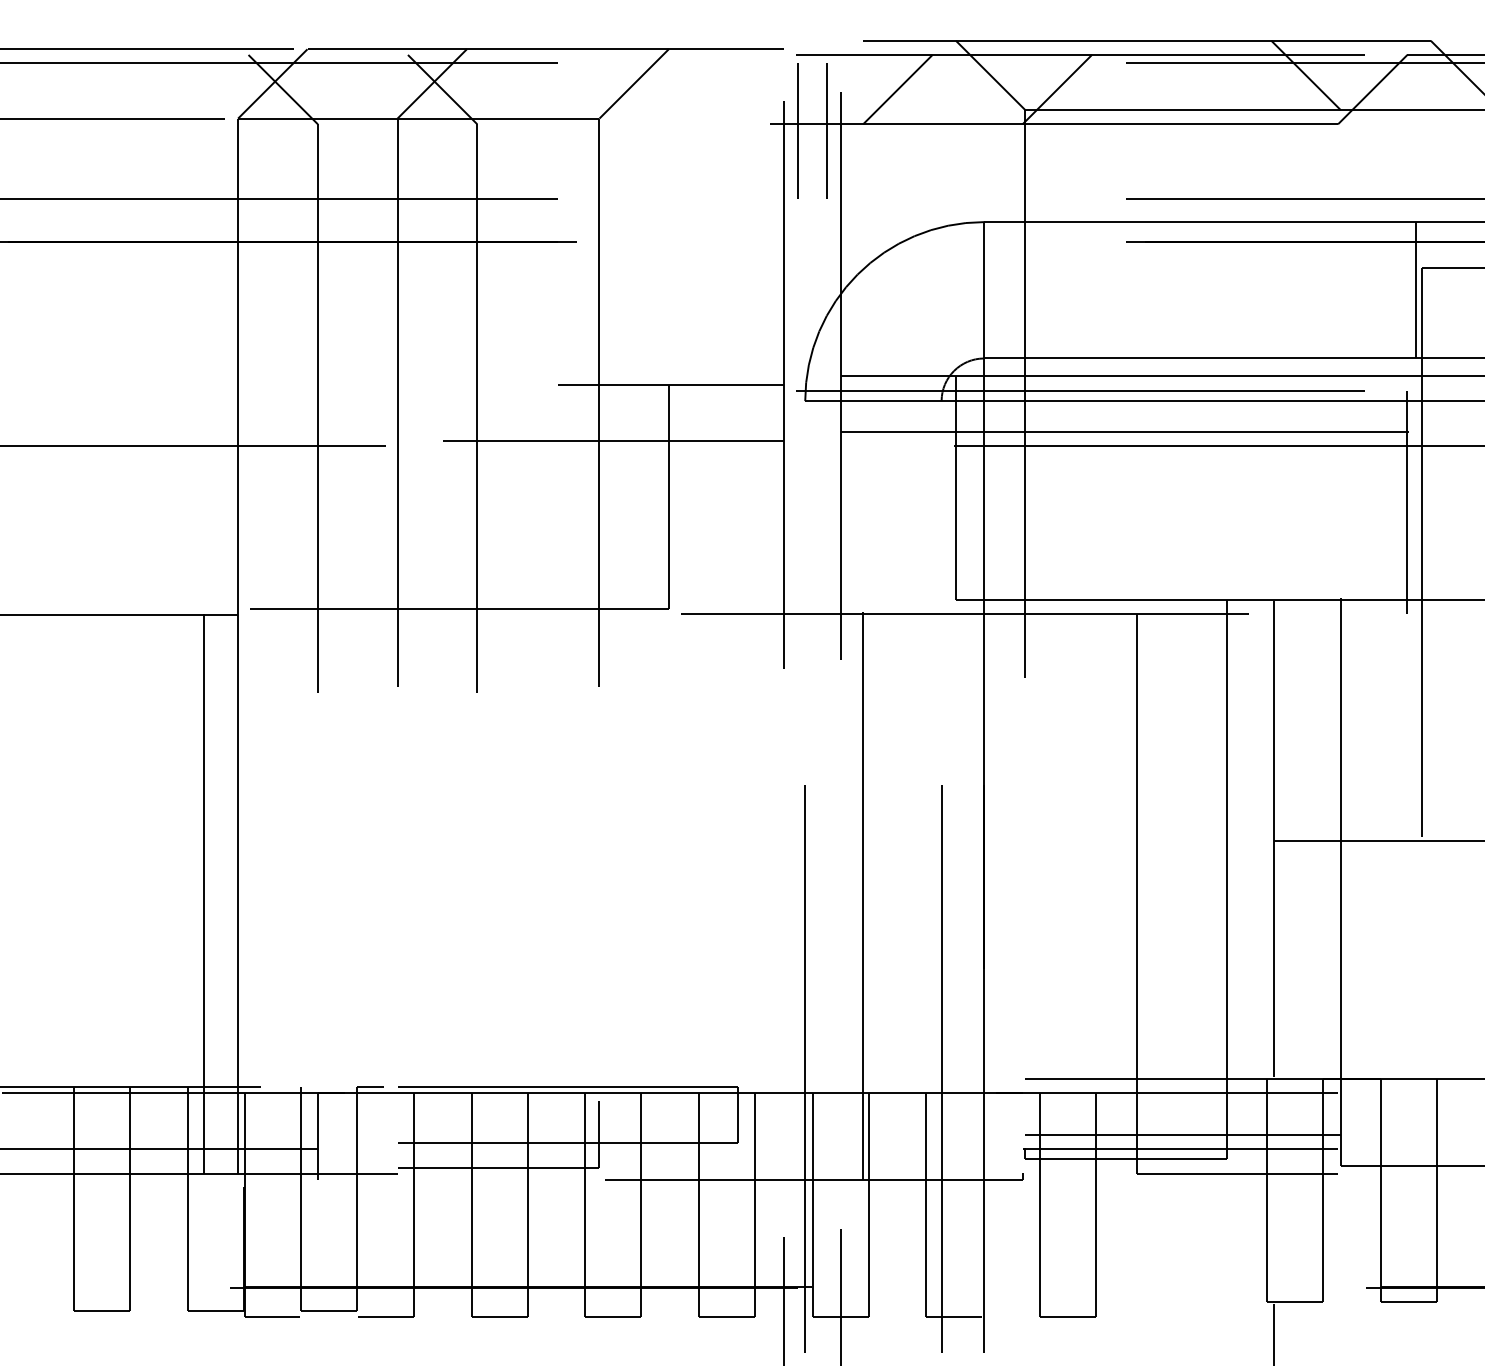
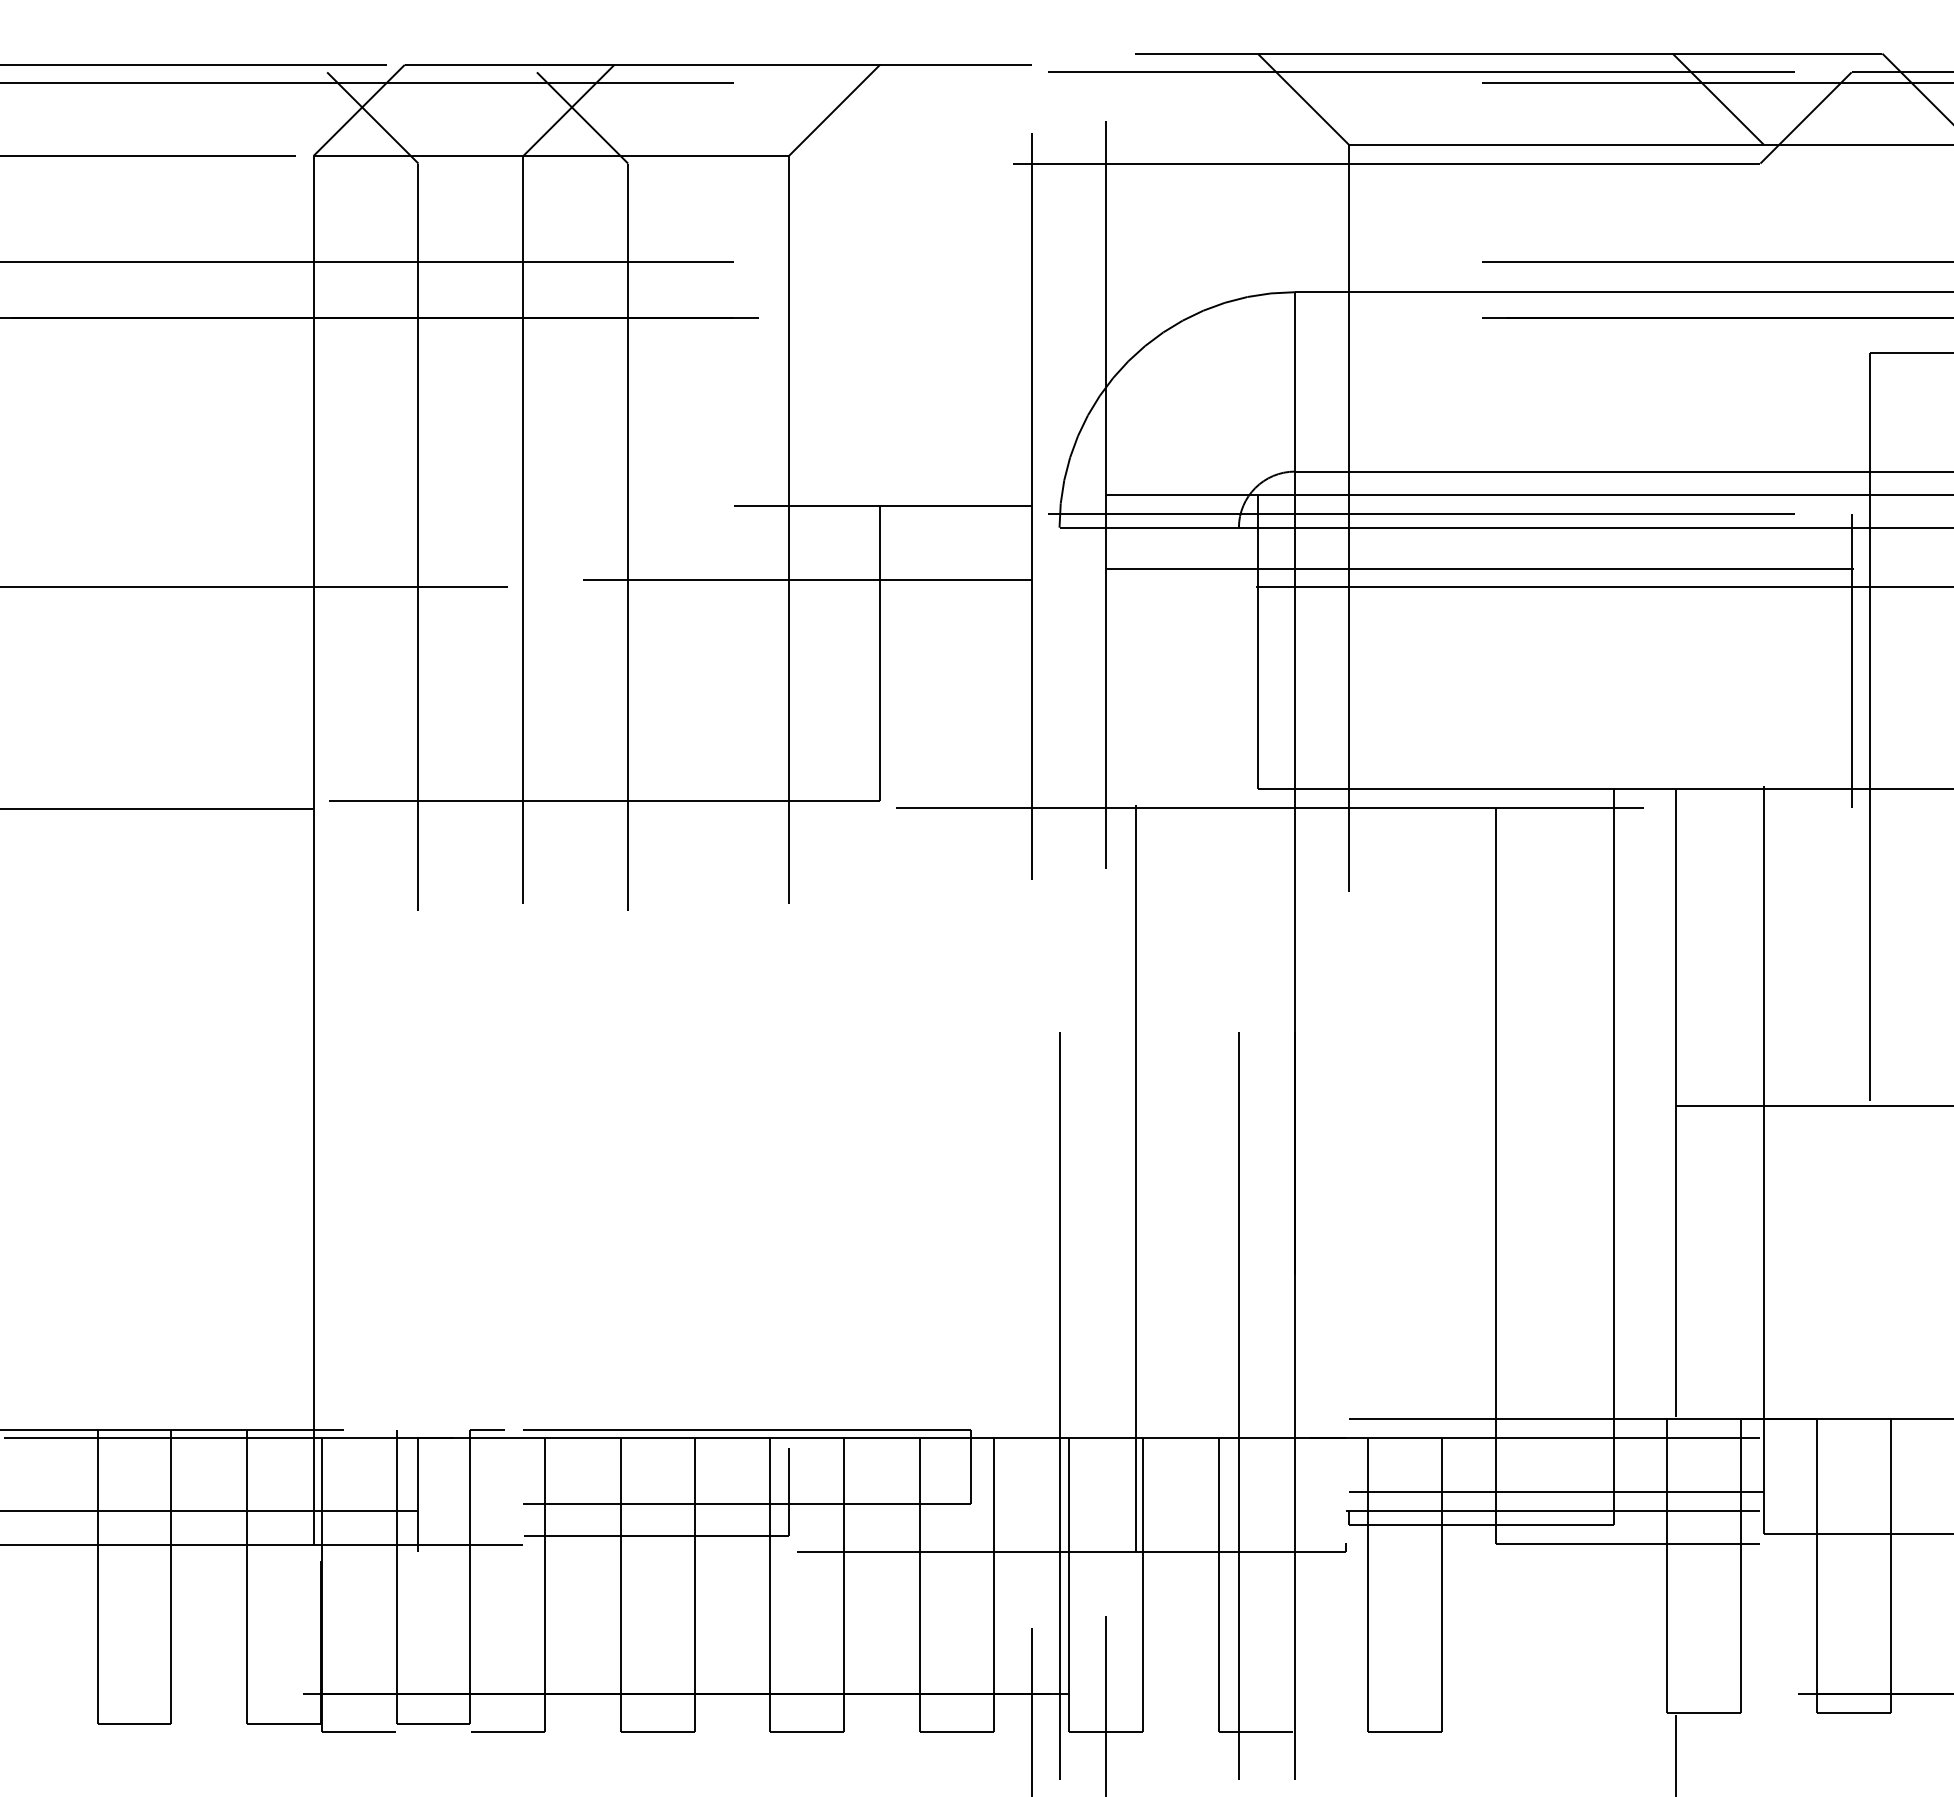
line: (897, 89) -> (1181, 117), removed
line: (1056, 89) -> (1390, 117), removed
line: (798, 131) -> (1050, 172), removed
line: (826, 131) -> (1087, 172), removed
line: (1416, 289) -> (1863, 381), removed
line: (203, 893) -> (268, 1175), removed

